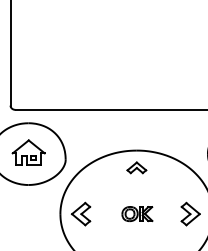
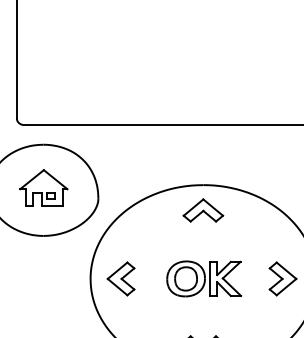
part: (136, 167) -> (202, 210), size x1.43
part: (137, 213) -> (204, 278), size x1.67

